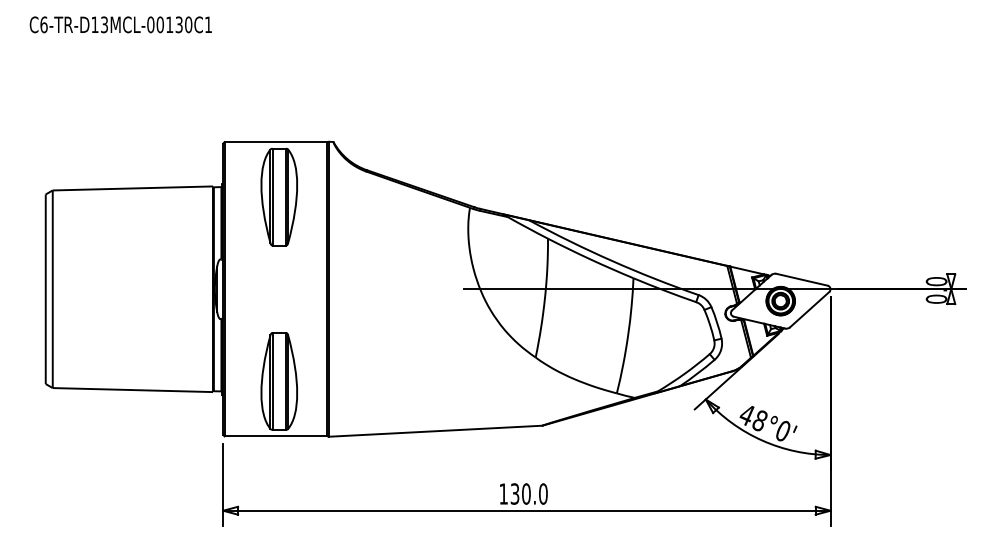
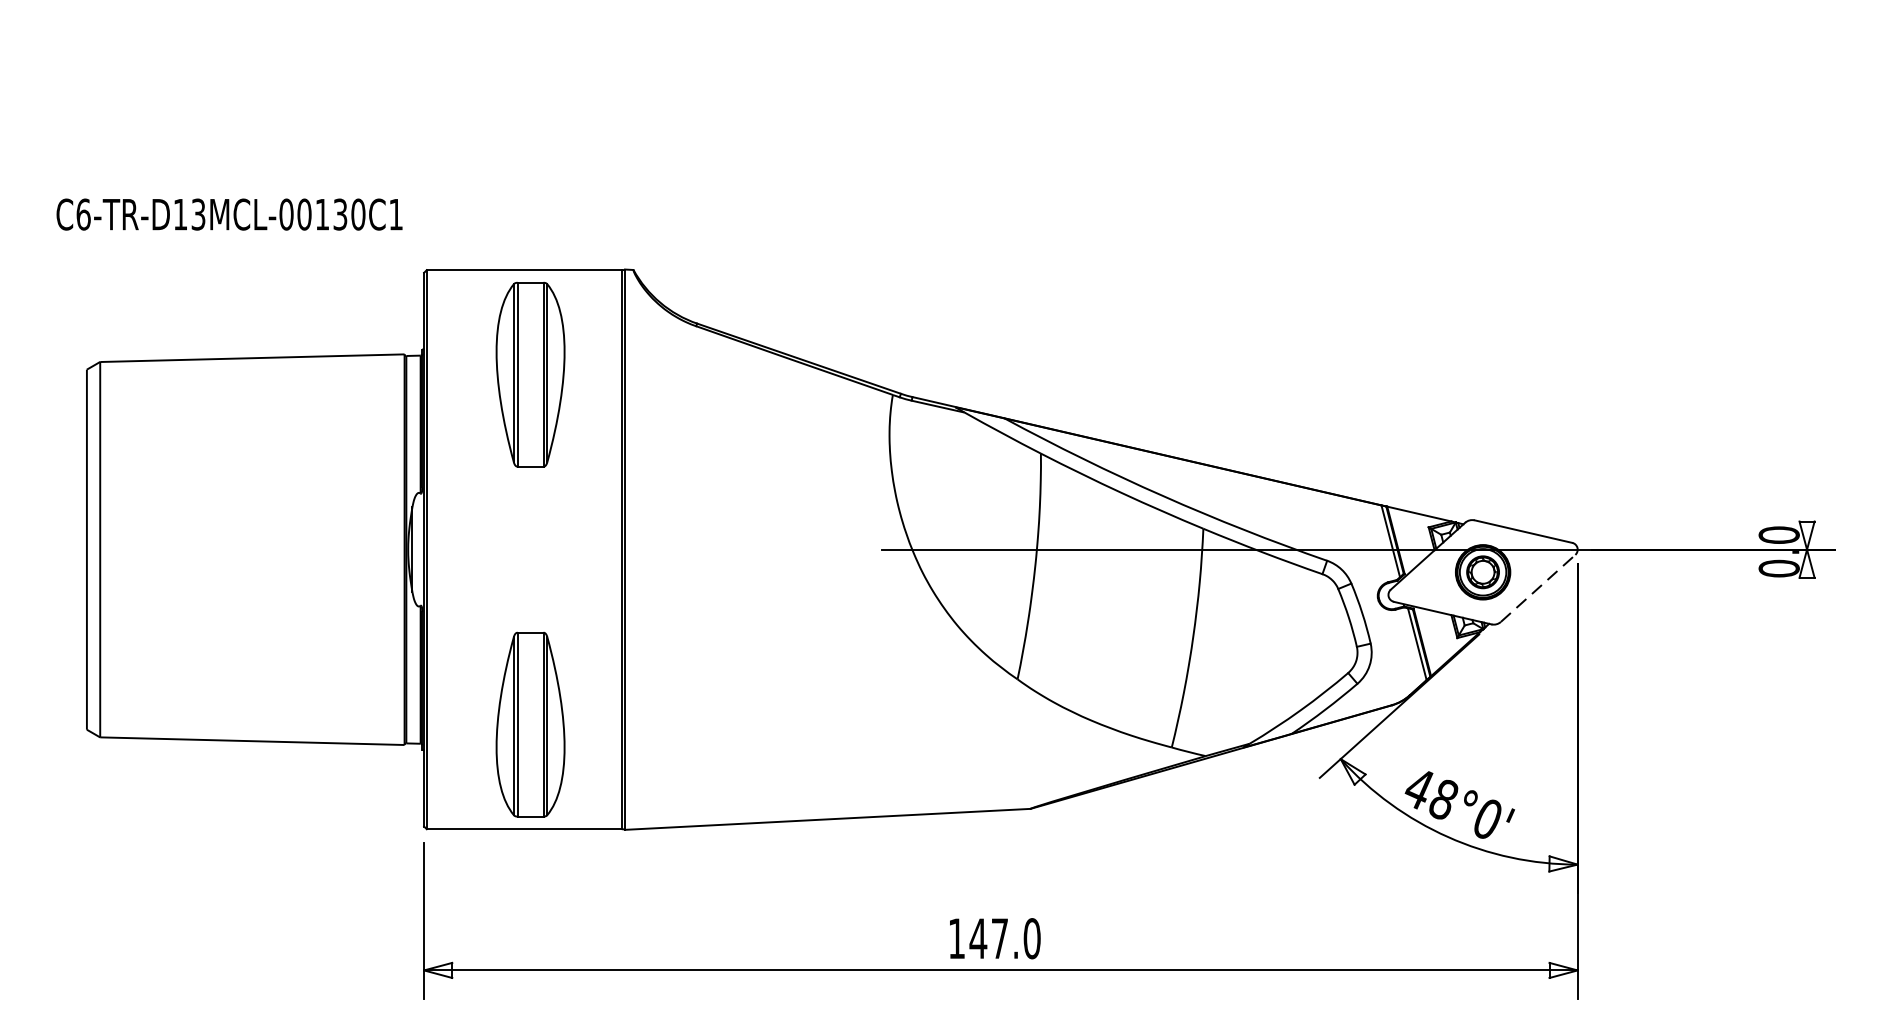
text: (120, 24) -> (228, 213), moved
line: (810, 309) -> (1539, 588), solid -> dashed
text: (520, 493) -> (988, 937), 130.0 -> 147.0

